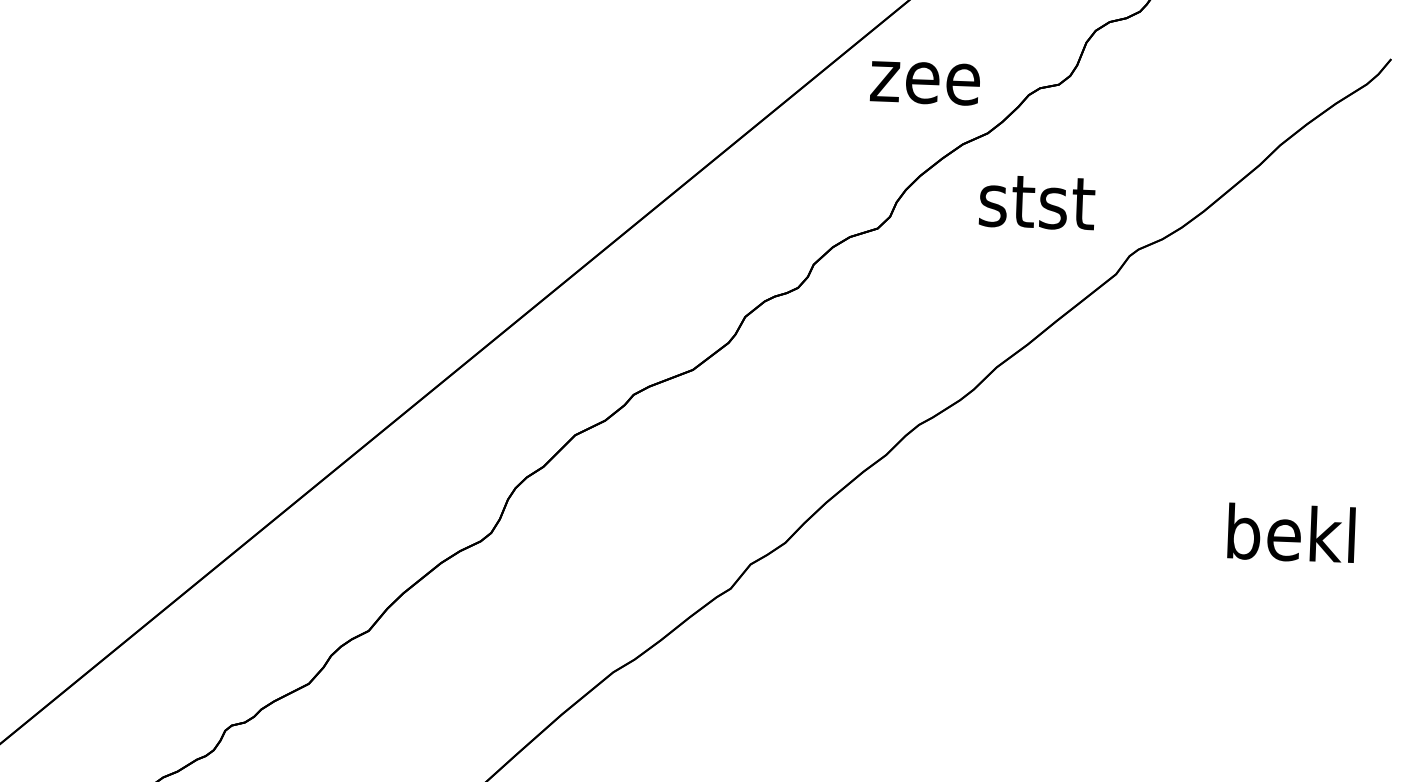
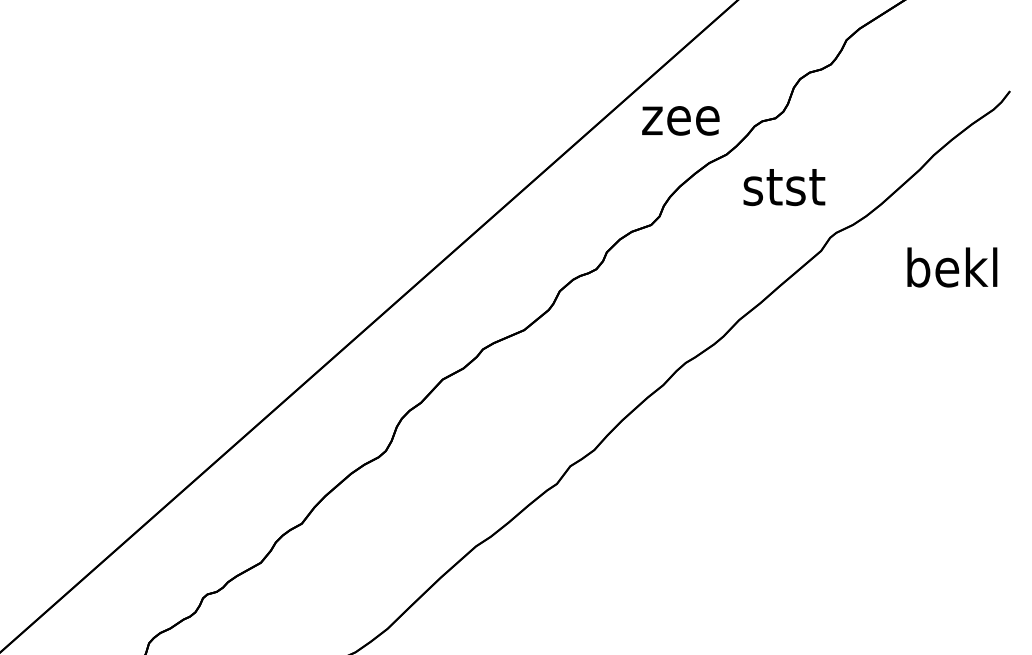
text: (1037, 202) -> (784, 187), moved
text: (1291, 533) -> (952, 267), moved

